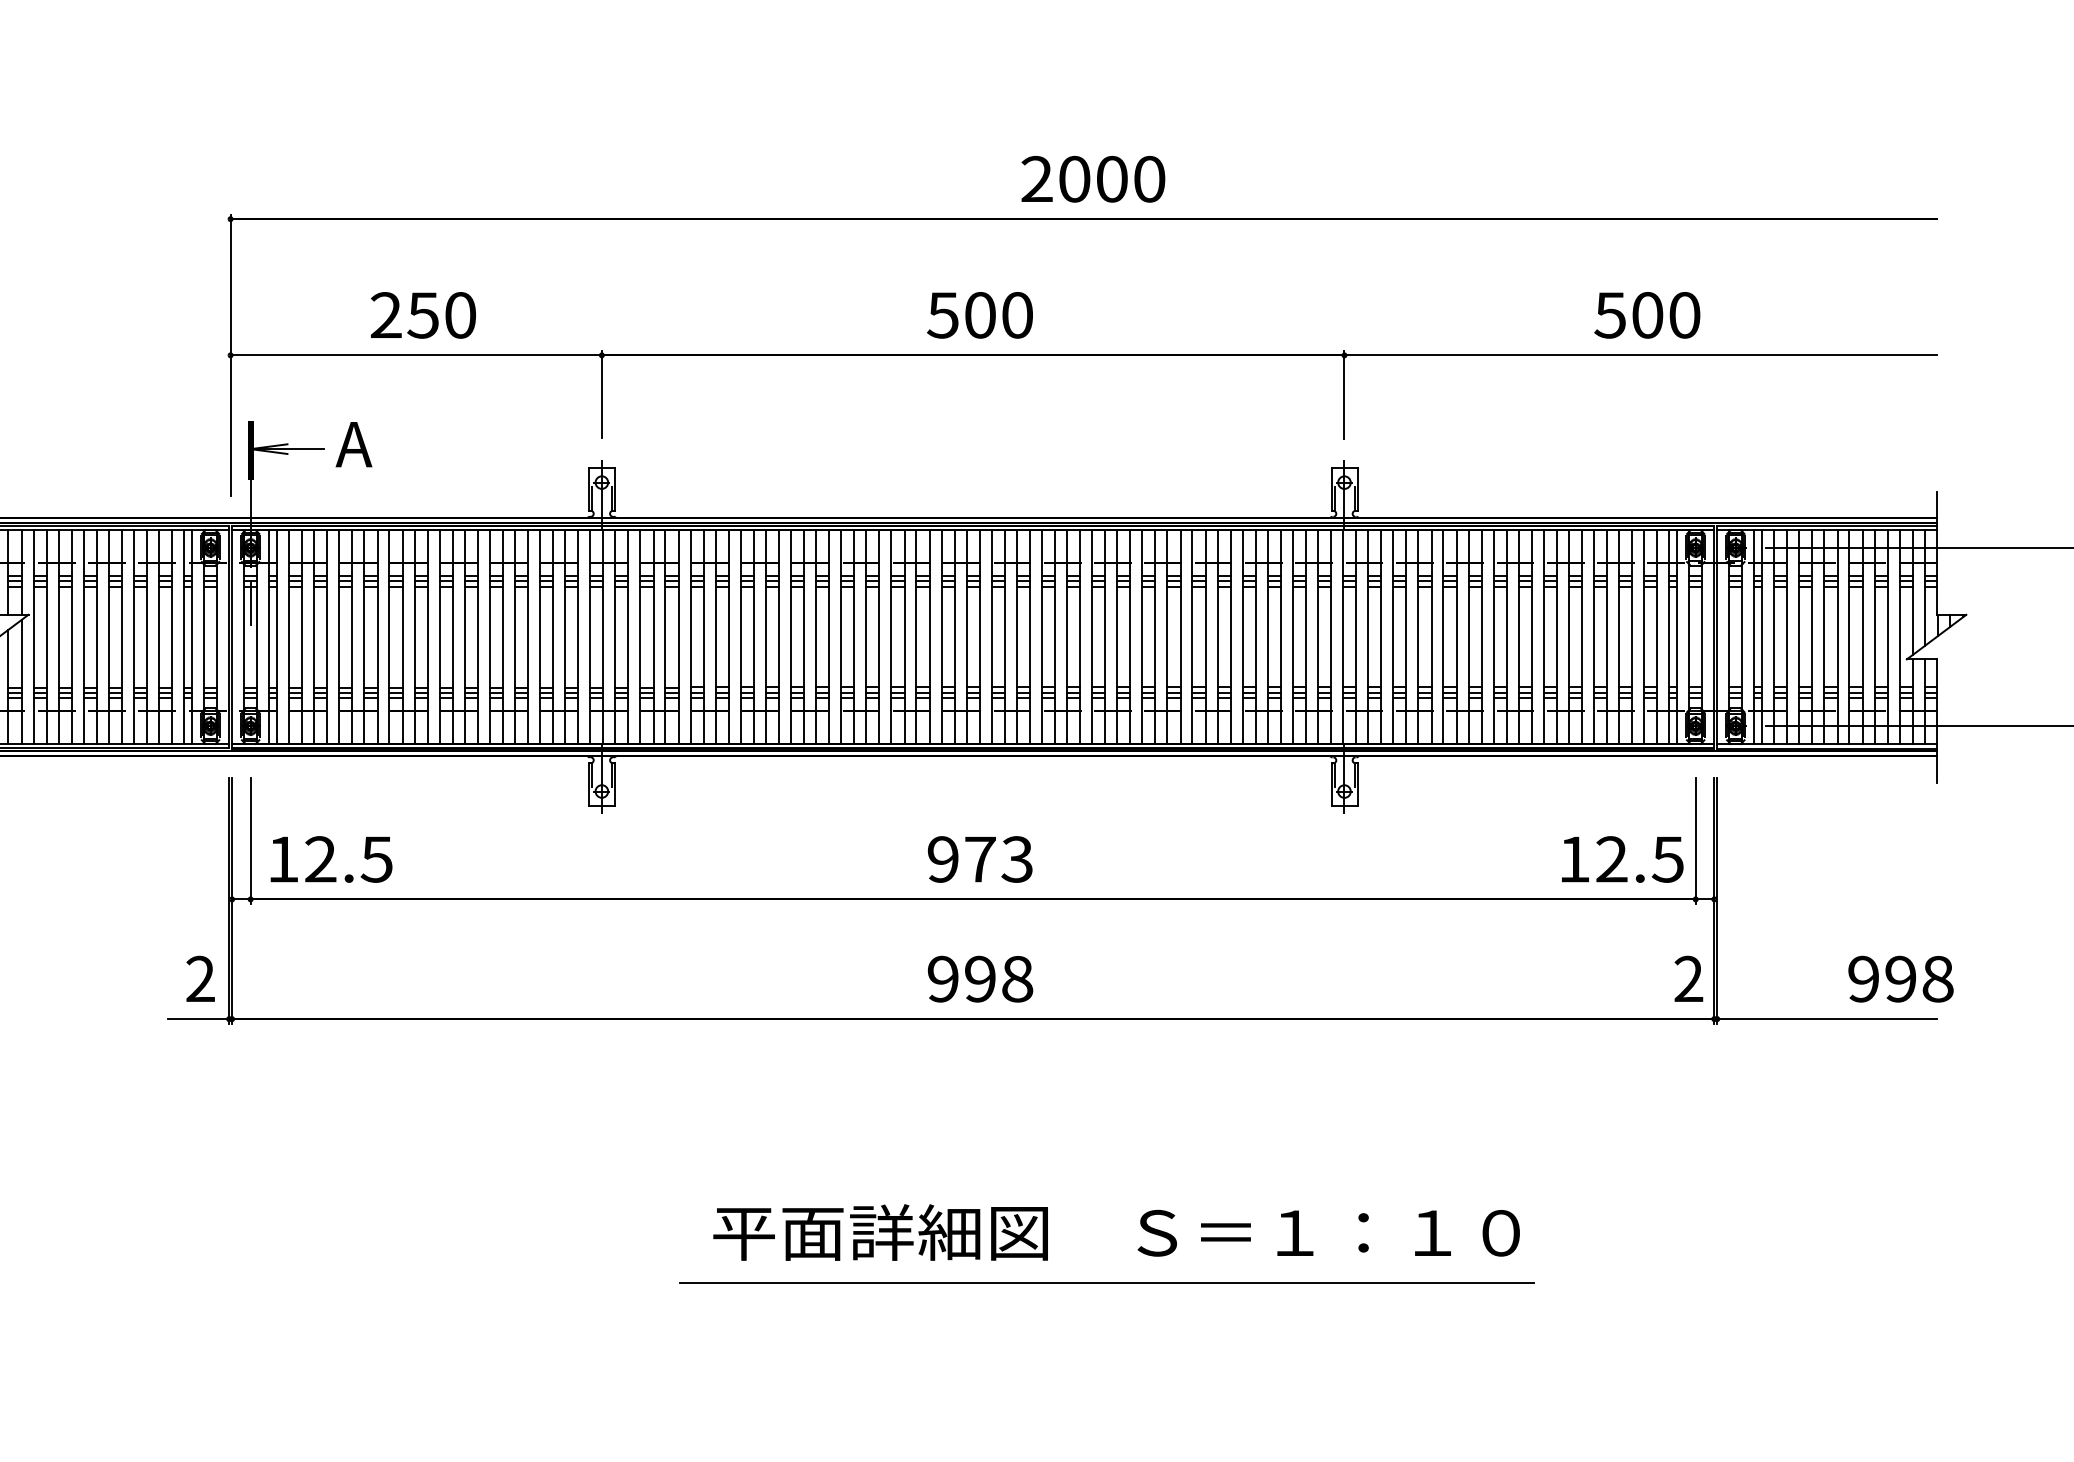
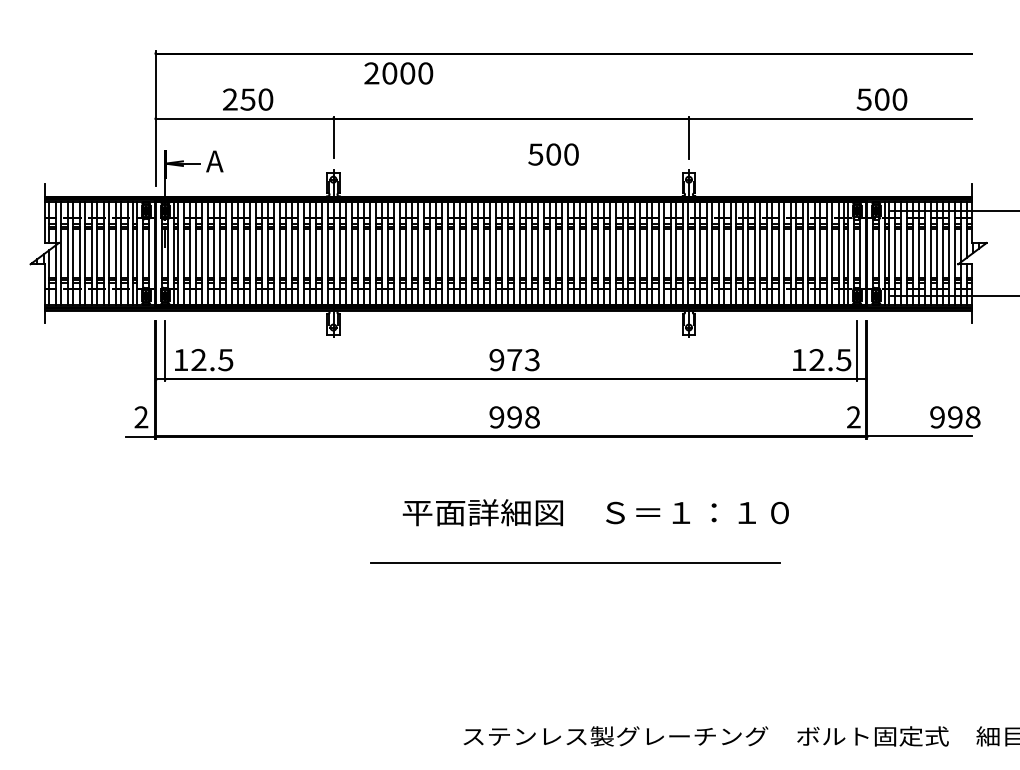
text: (1092, 179) -> (398, 73), moved
text: (980, 315) -> (553, 154), moved
text: (1646, 315) -> (881, 99), moved
text: (1115, 1232) -> (595, 512), moved

